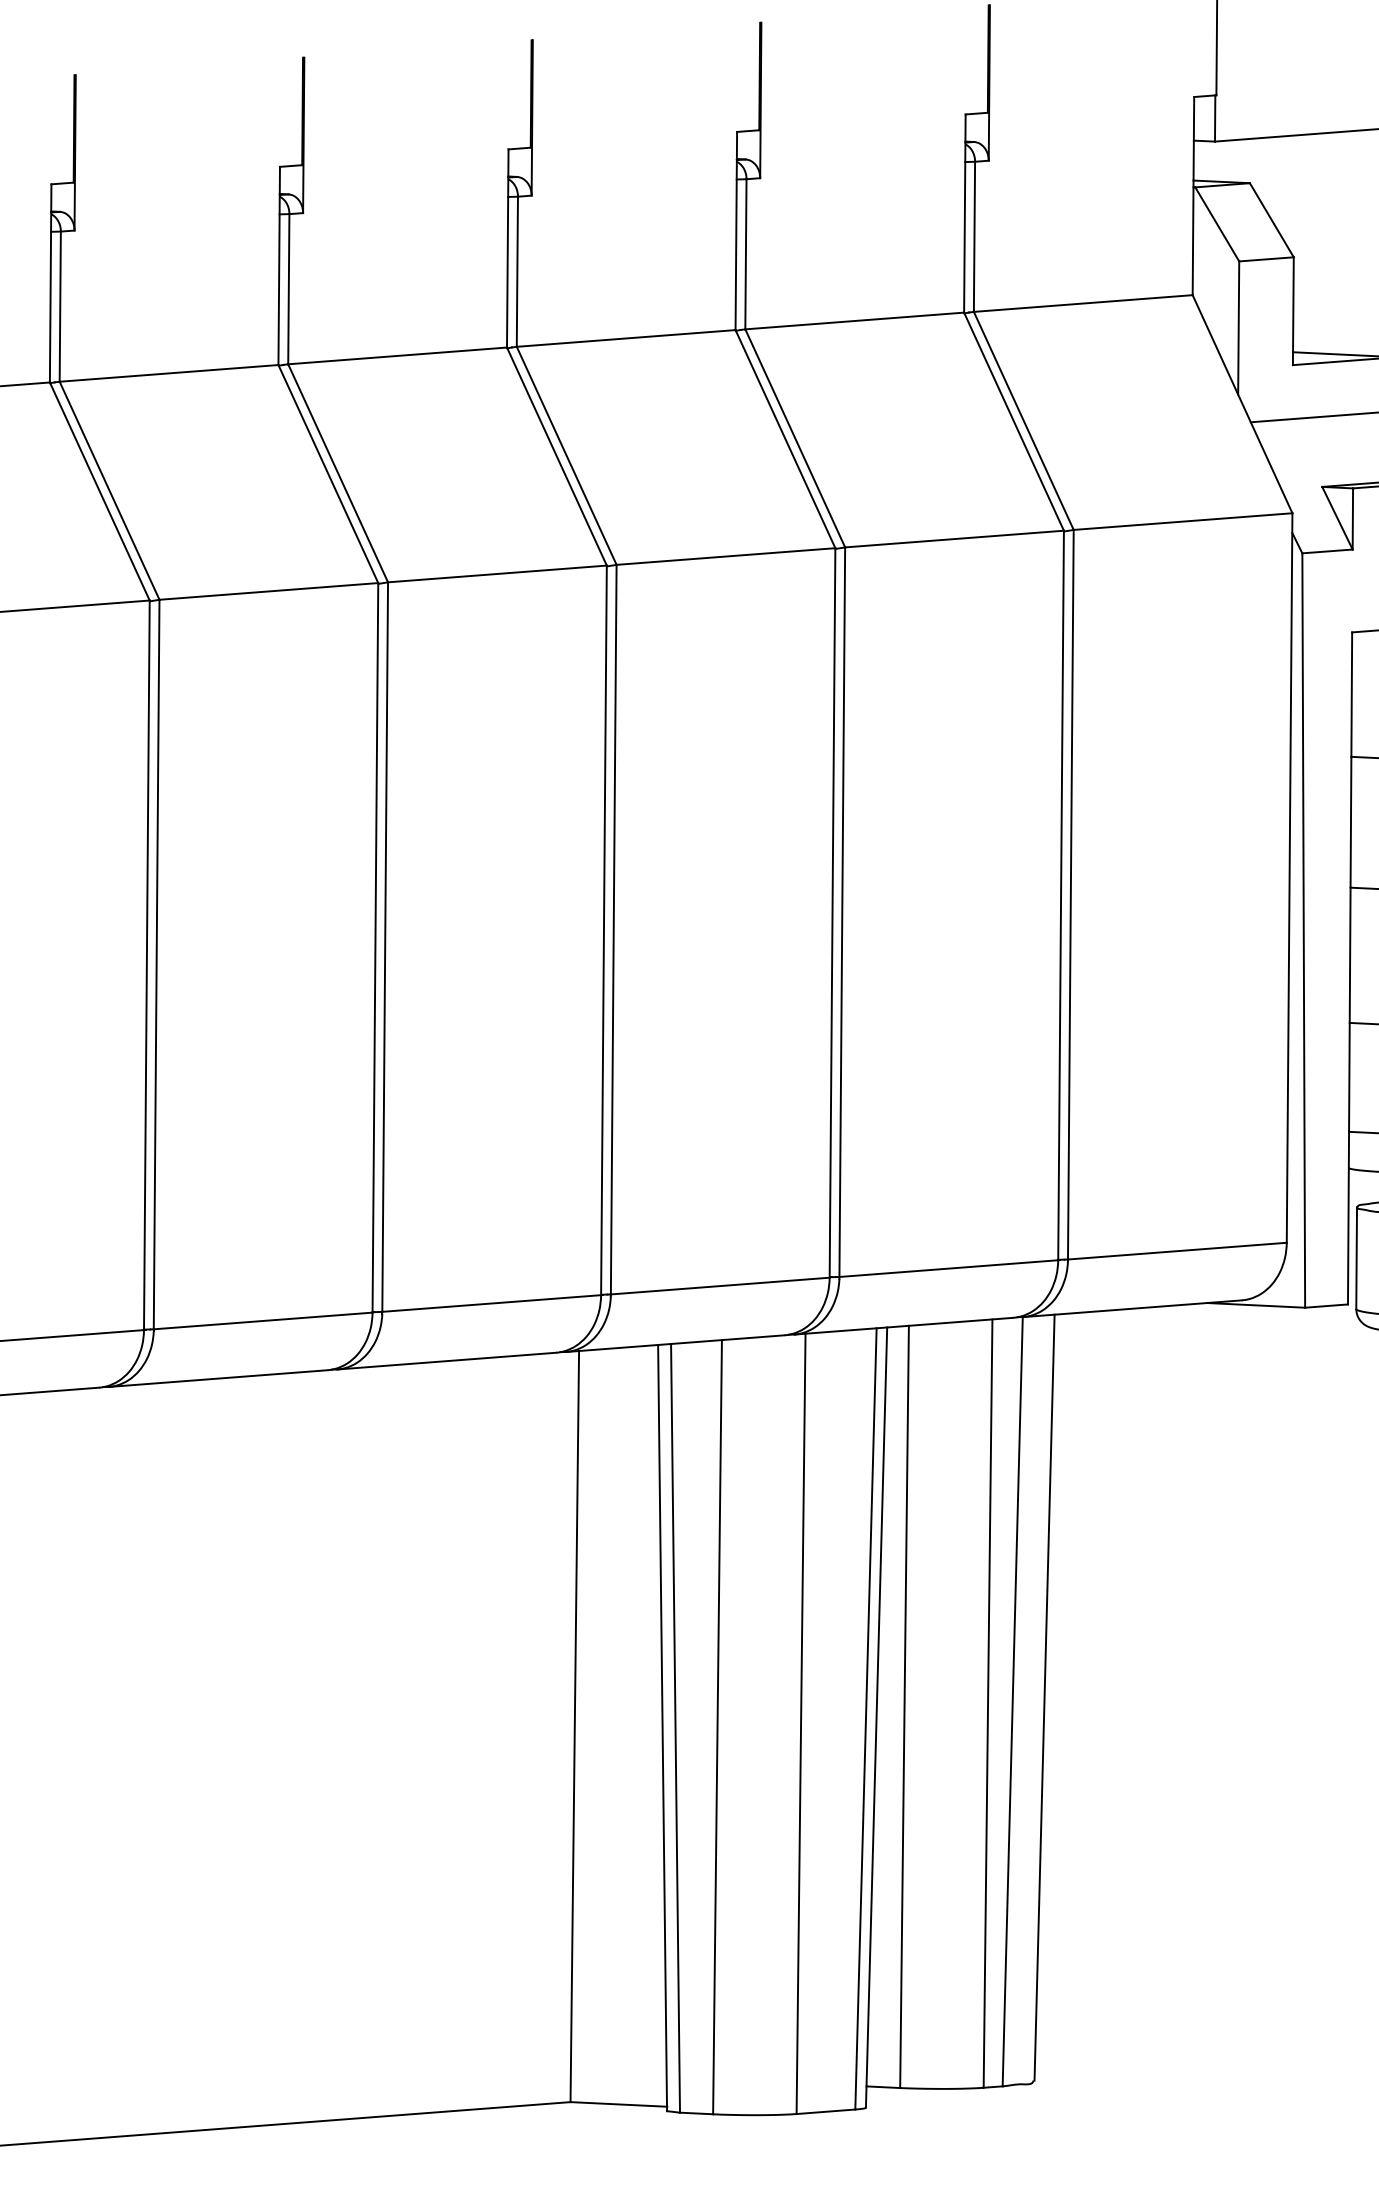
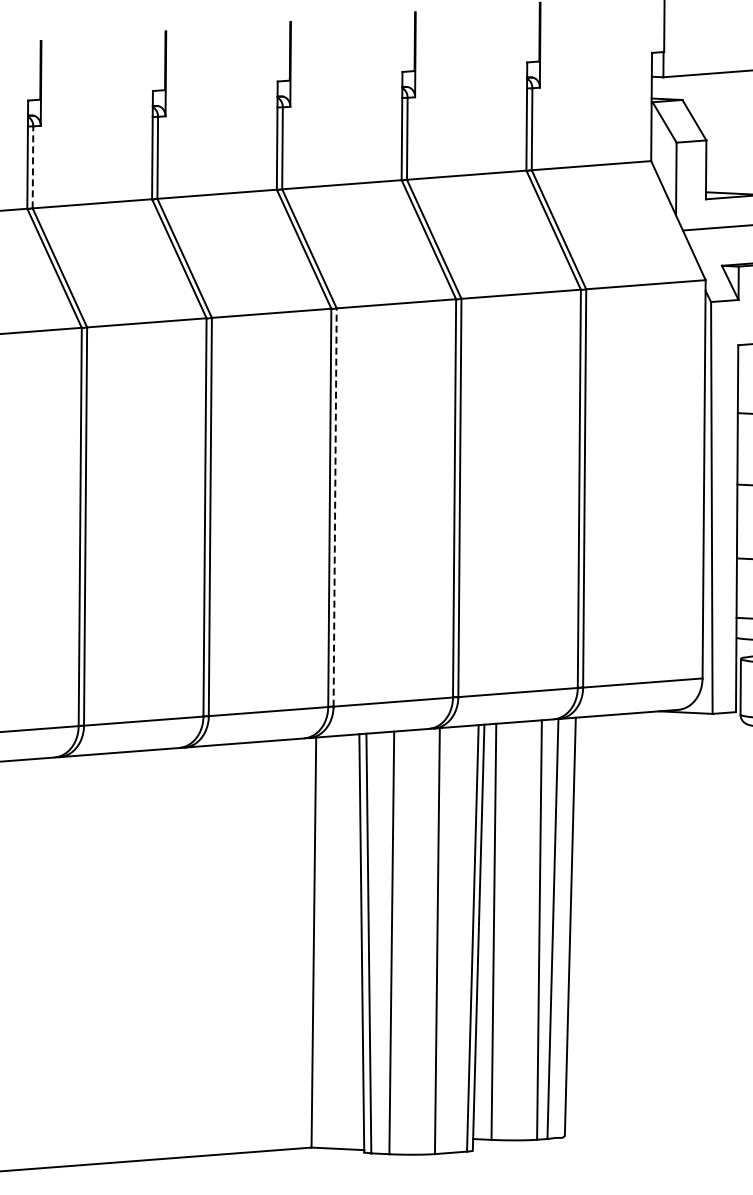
line: (59, 306) -> (32, 167), solid -> dashed
line: (614, 929) -> (335, 507), solid -> dashed

